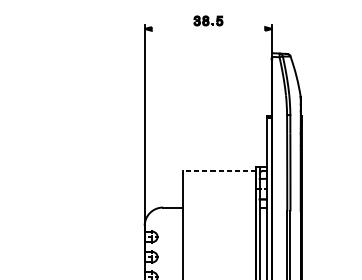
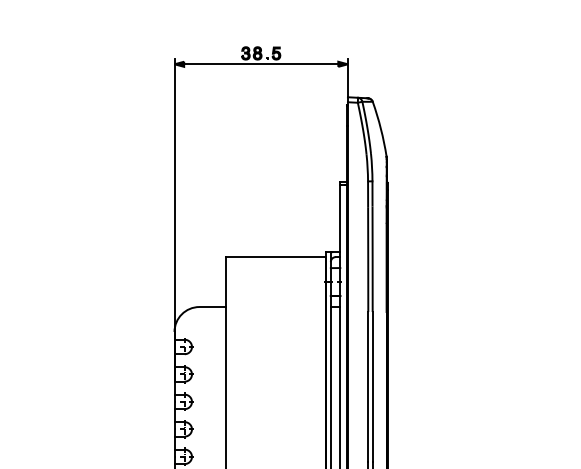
line: (208, 29) -> (261, 64), added
line: (218, 171) -> (275, 257), dashed -> solid

